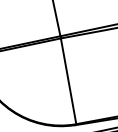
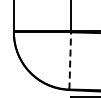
line: (68, 80) -> (70, 60), solid -> dashed

